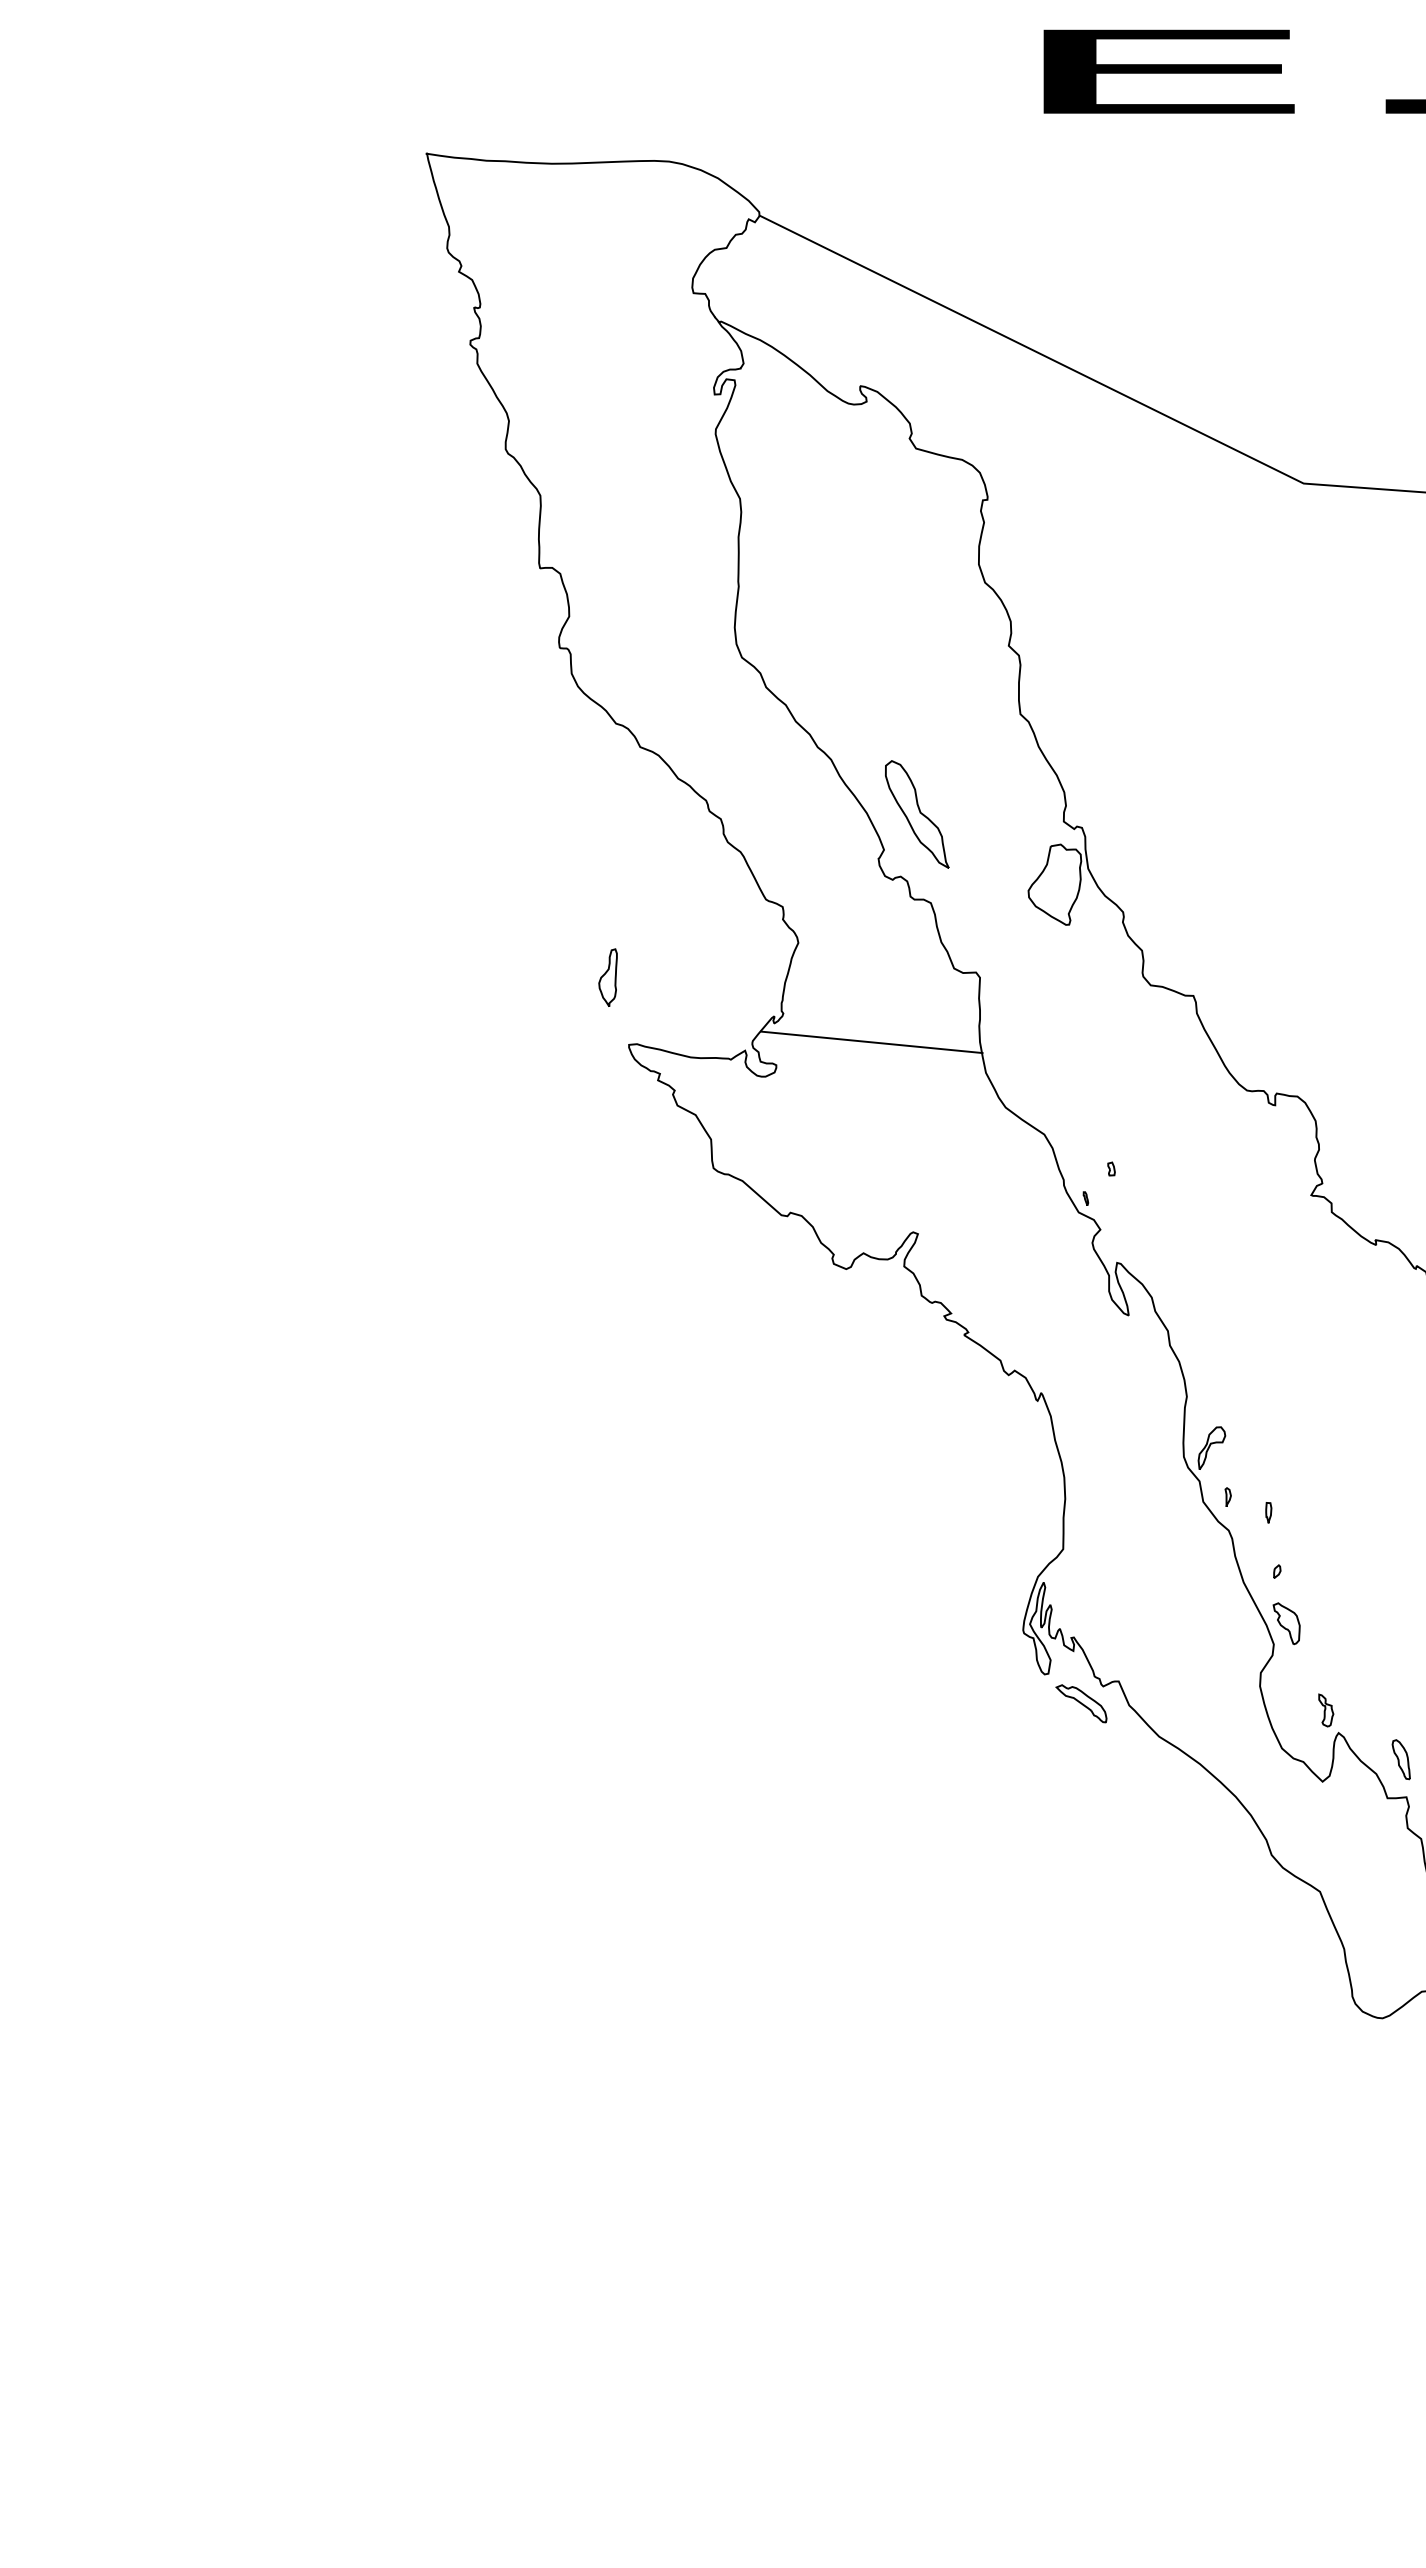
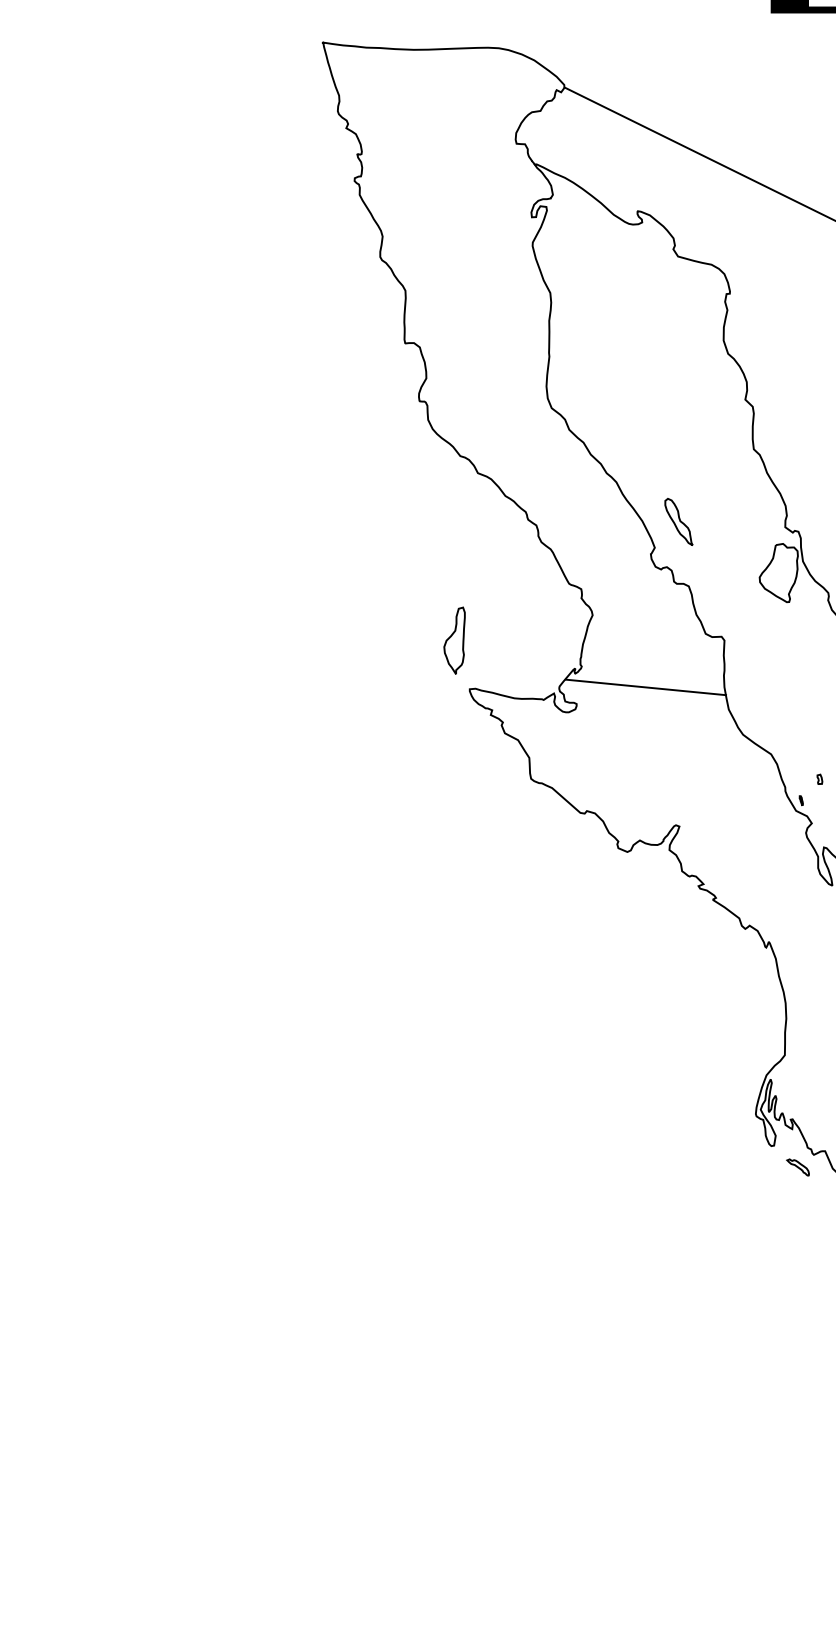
part: (917, 814) -> (679, 522), size x0.6
part: (607, 977) -> (454, 640), size x1.6
part: (1081, 1703) -> (798, 1167), size x0.6

